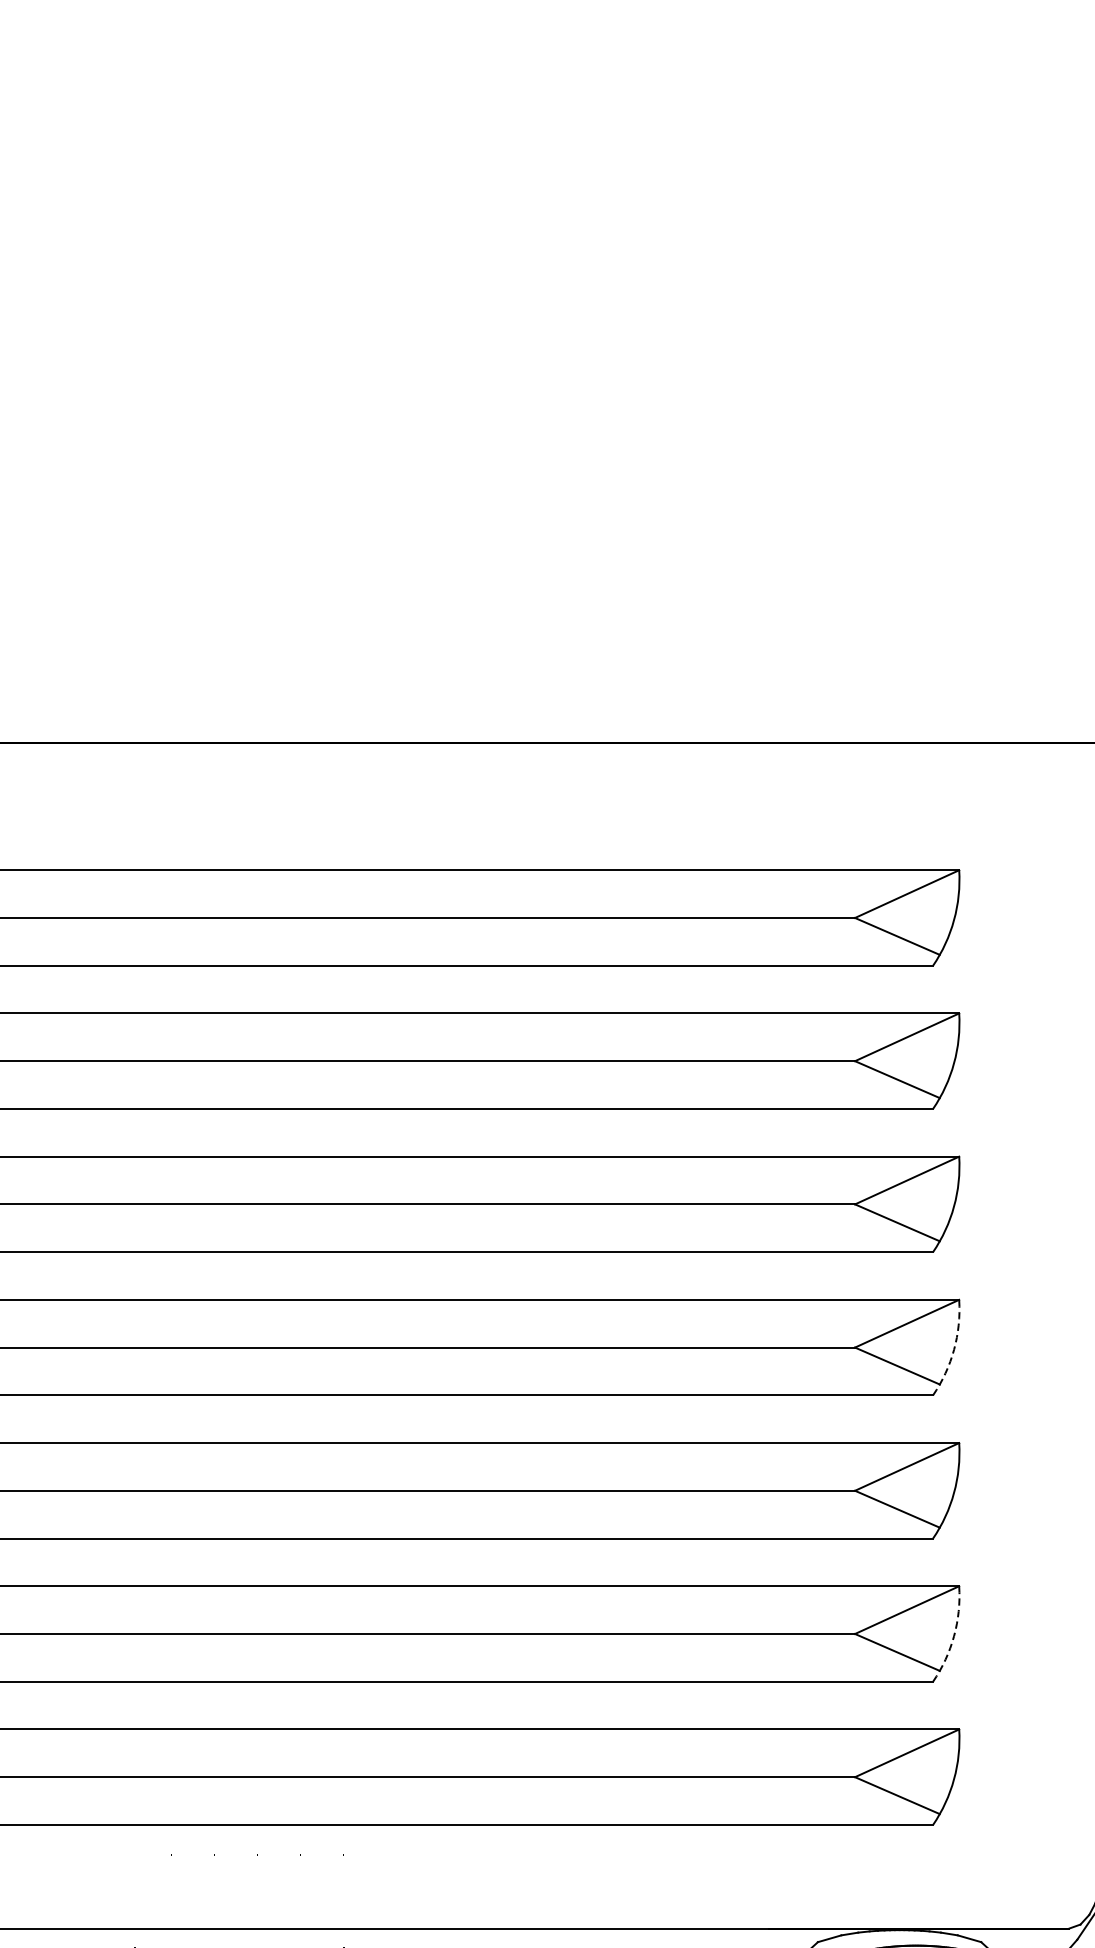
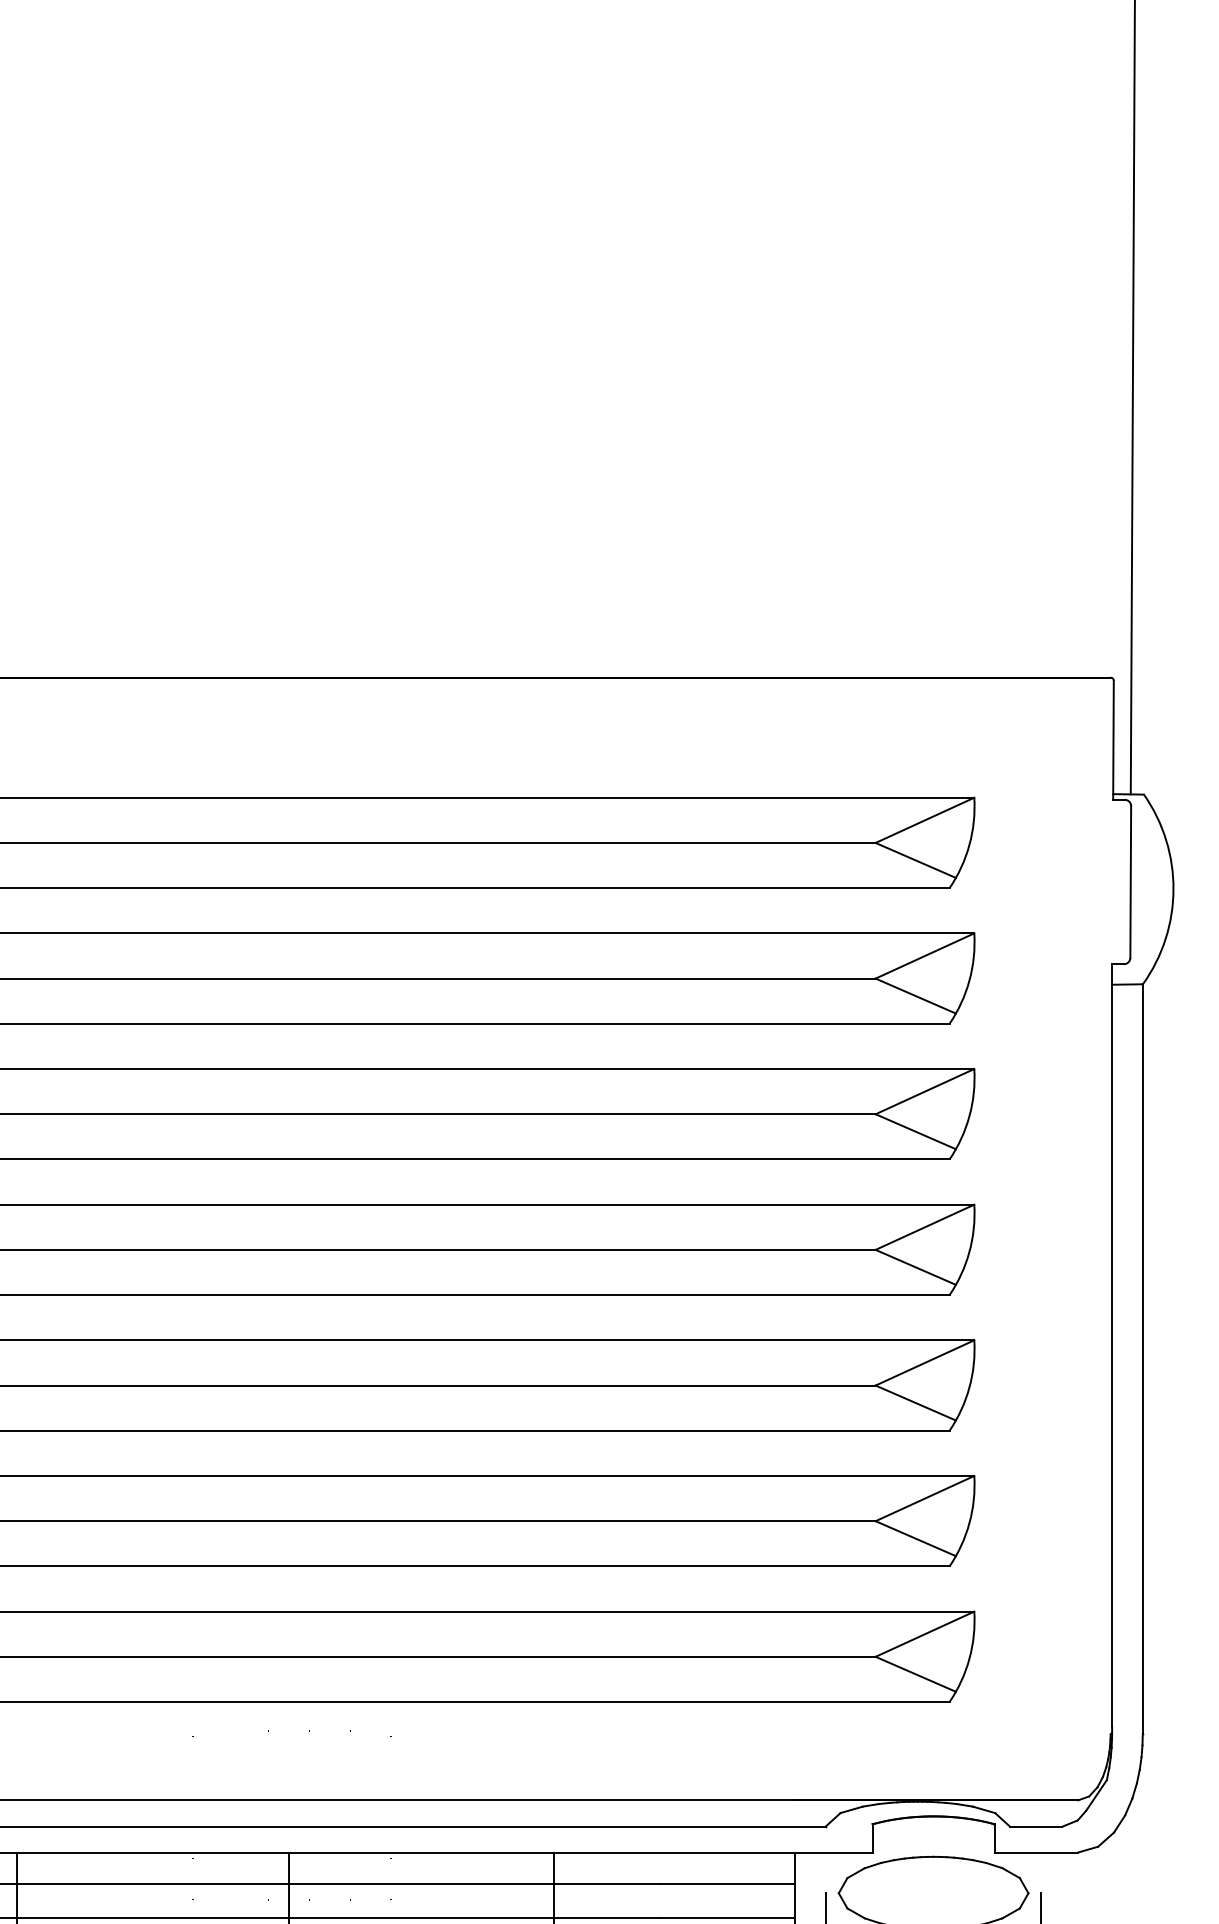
arc: (954, 1349) -> (969, 1251), dashed -> solid
arc: (954, 1636) -> (969, 1523), dashed -> solid

